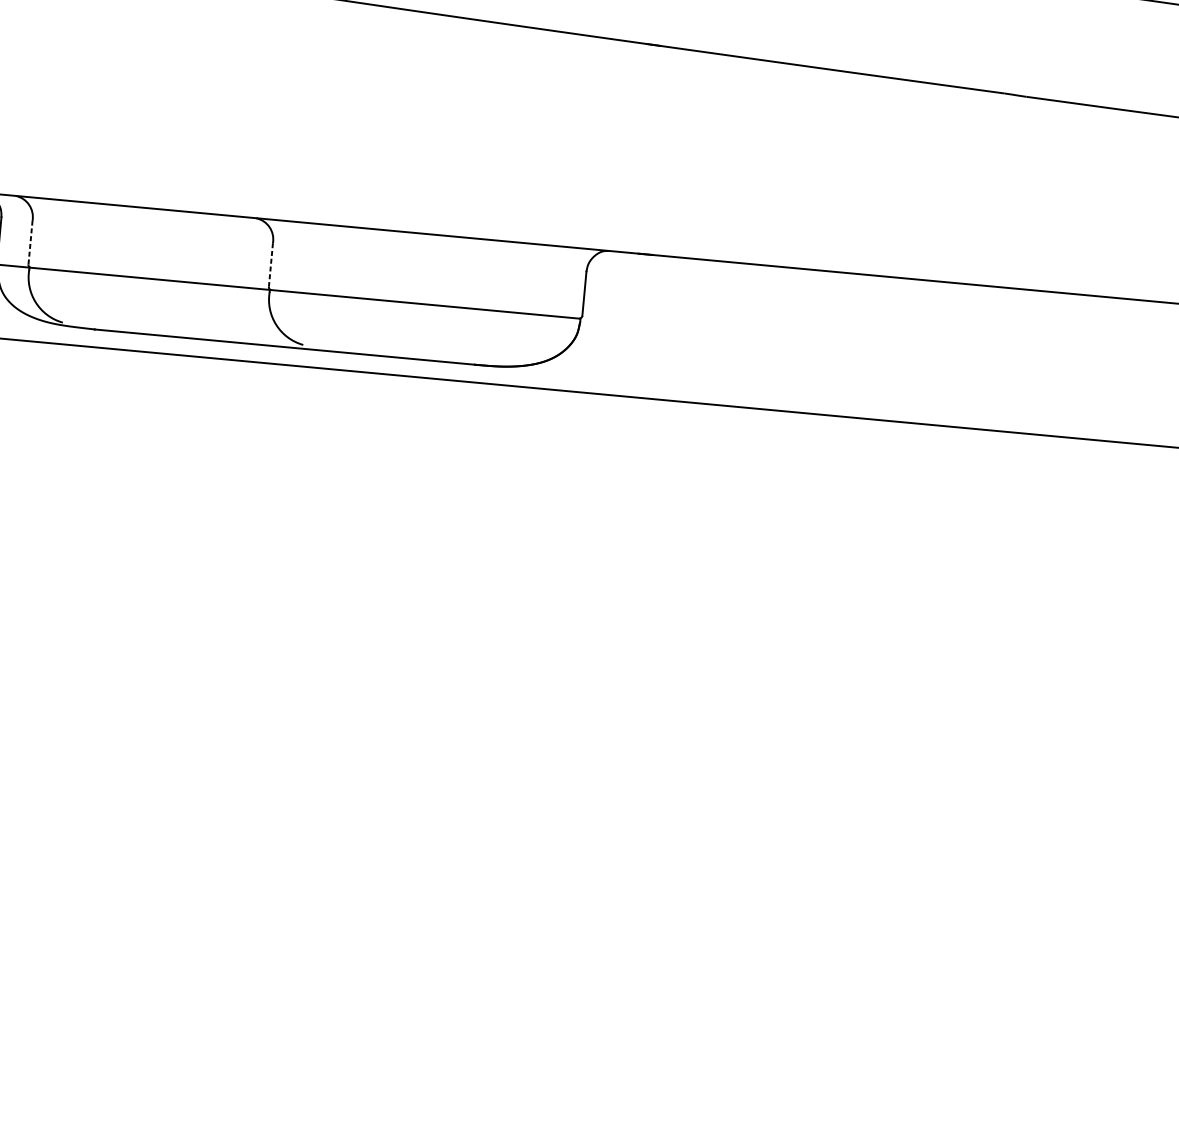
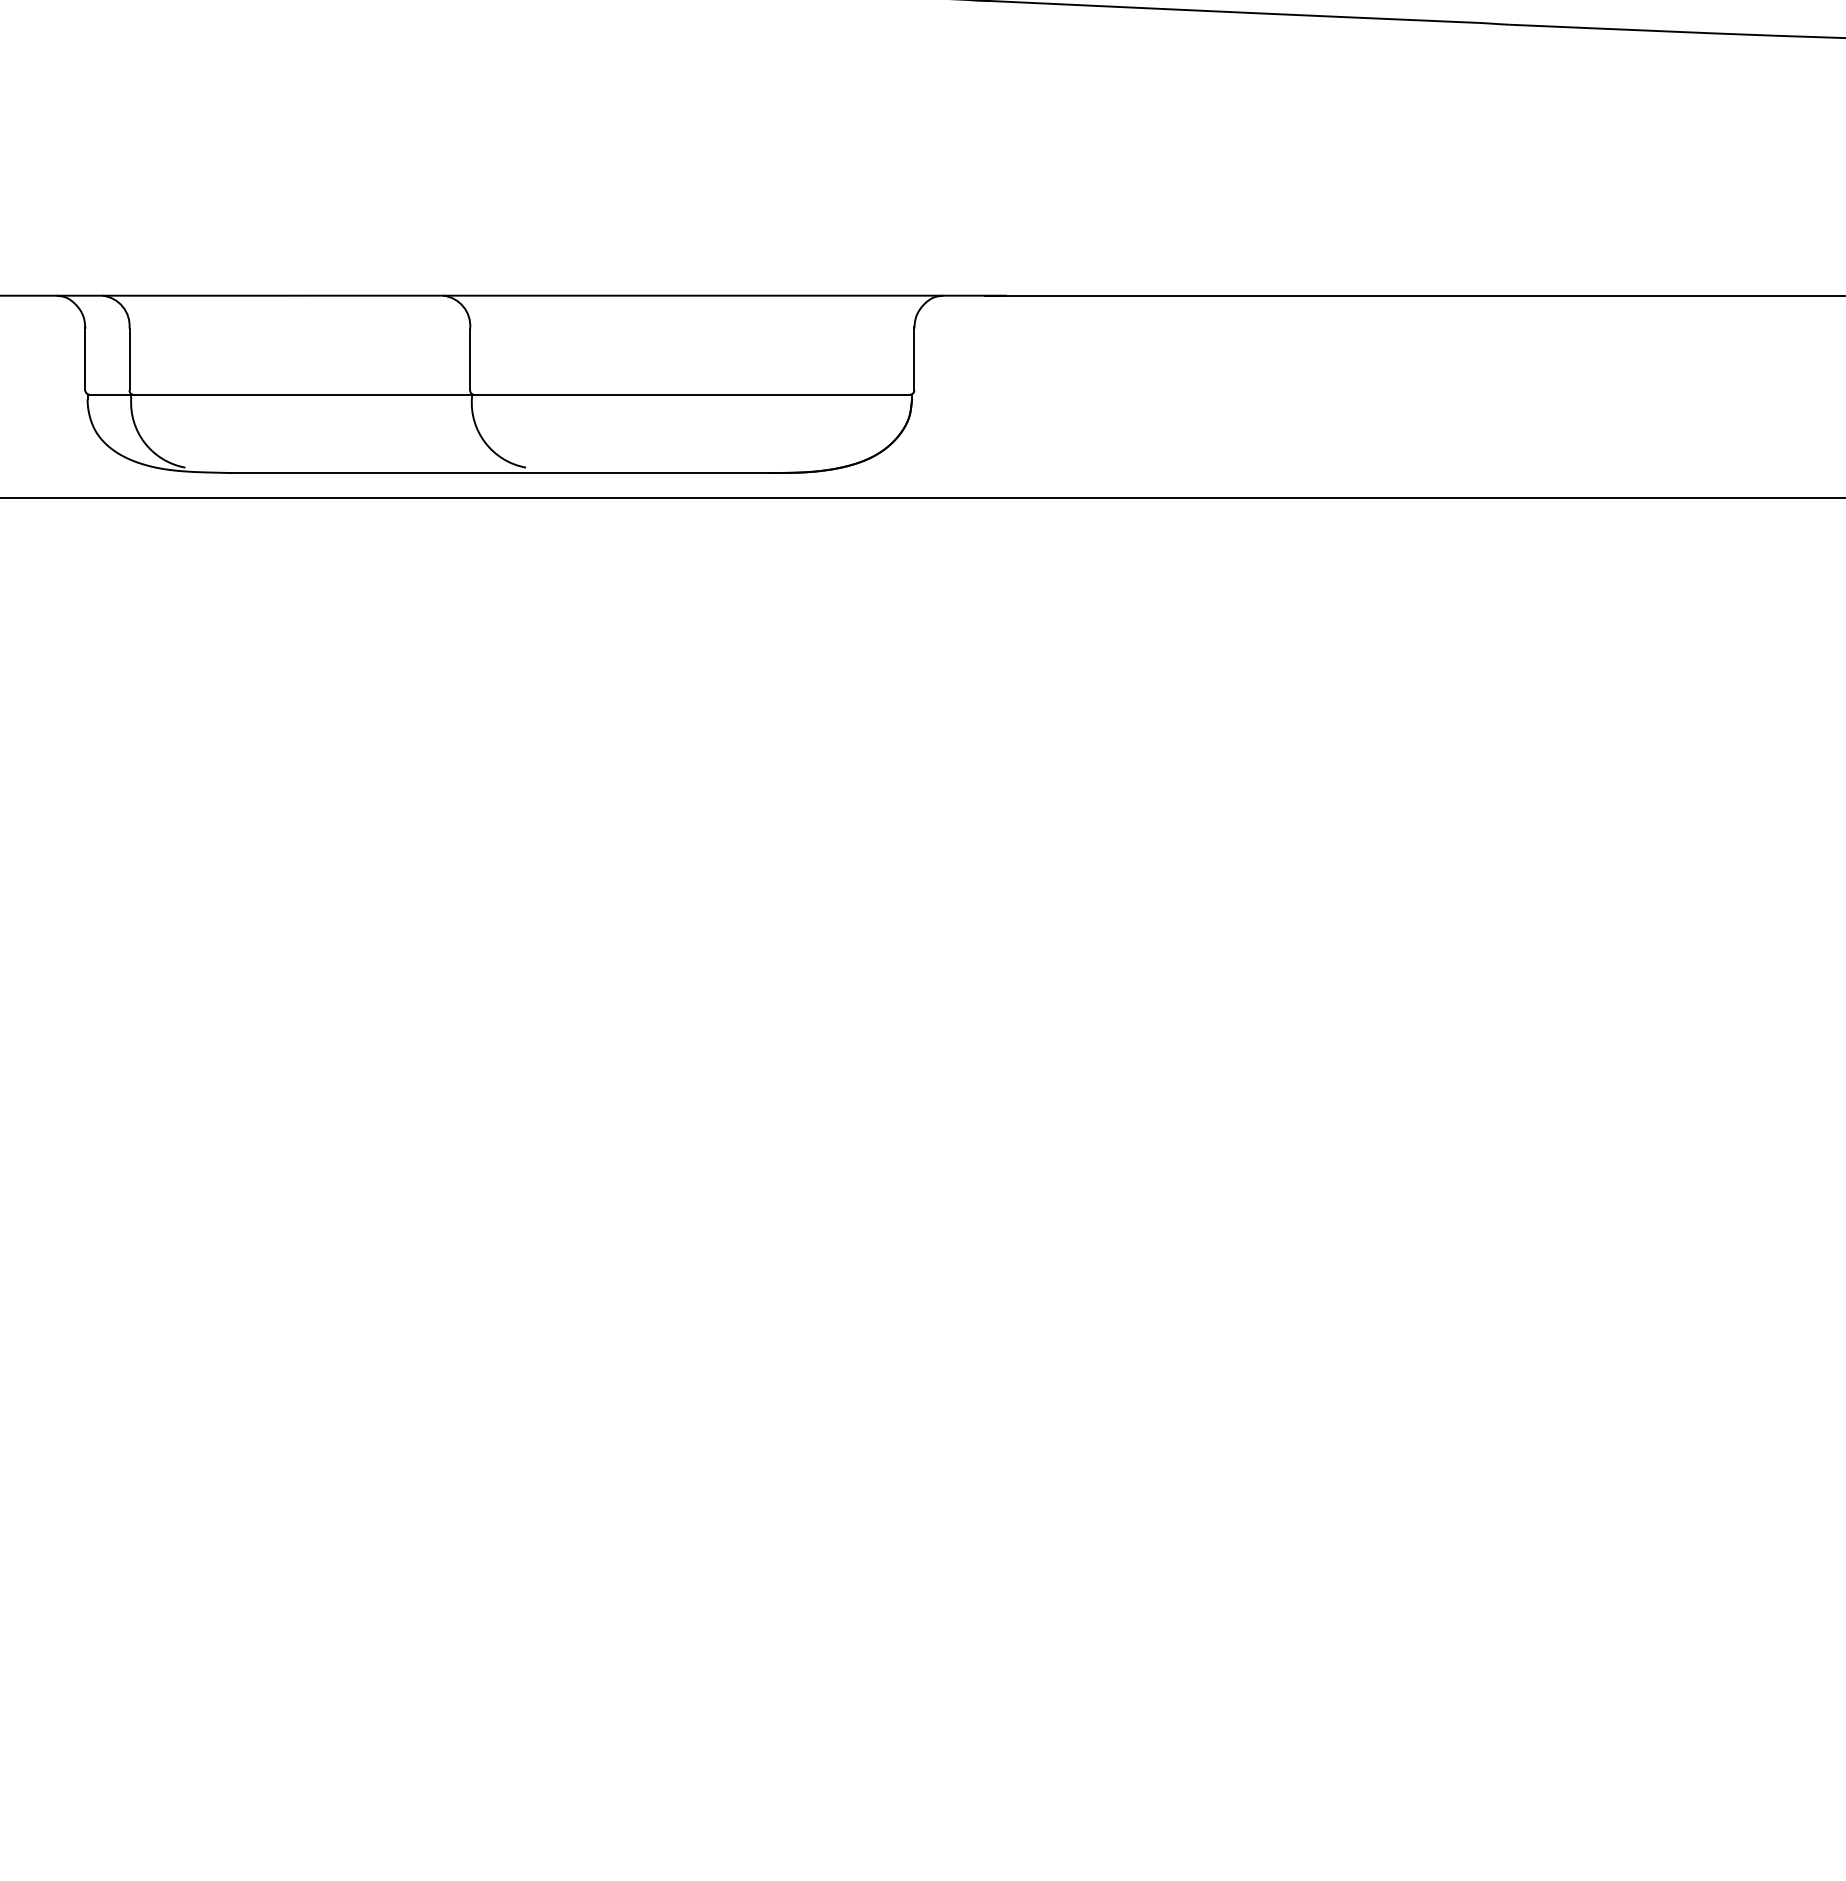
line: (30, 242) -> (129, 359), dashed -> solid
line: (271, 265) -> (470, 359), dashed -> solid

